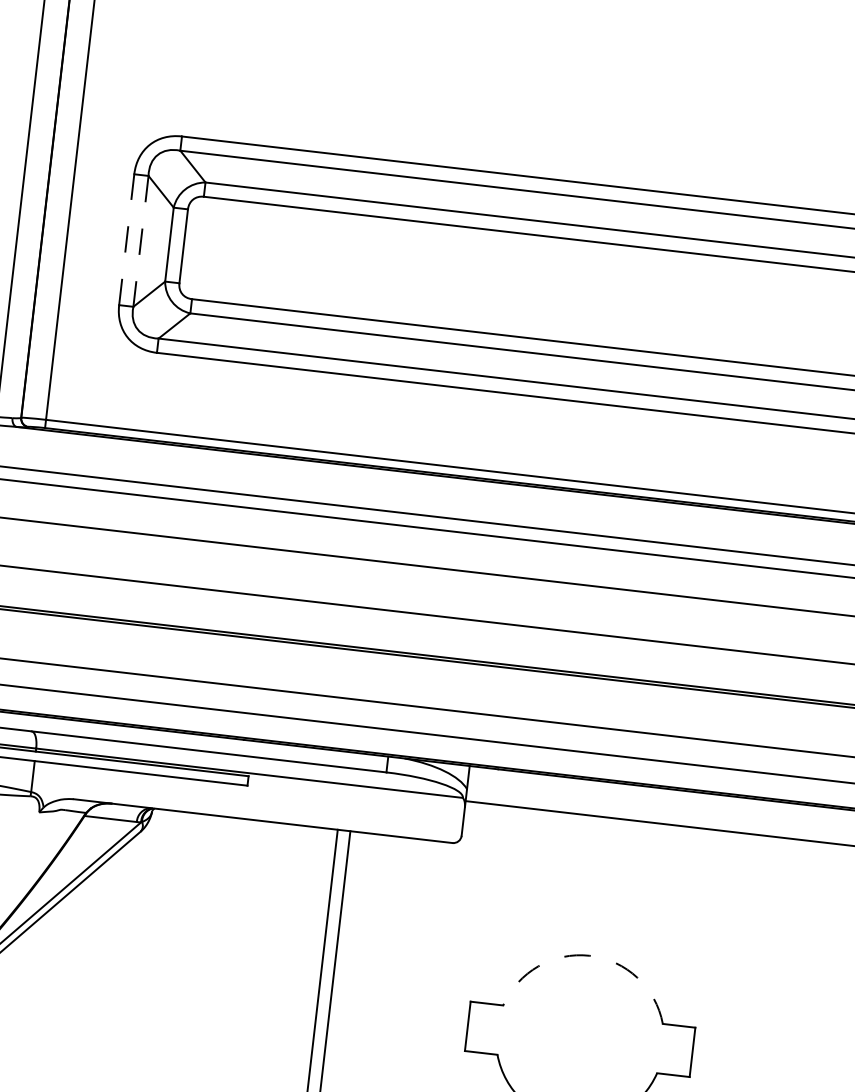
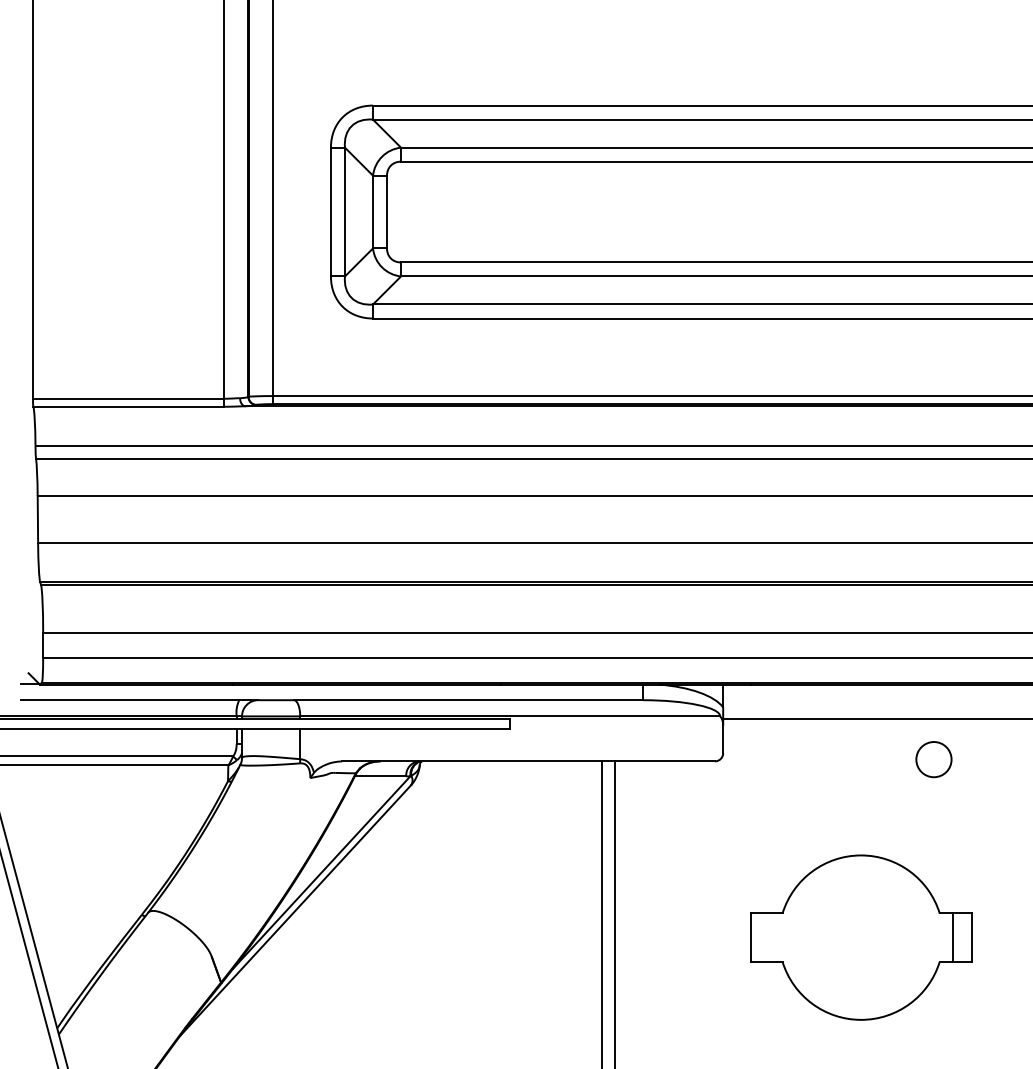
line: (126, 239) -> (330, 211), dashed -> solid
line: (140, 241) -> (344, 212), dashed -> solid
circle: (674, 866) -> (933, 759), added
arc: (590, 955) -> (861, 855), dashed -> solid
line: (673, 1049) -> (952, 937), added

